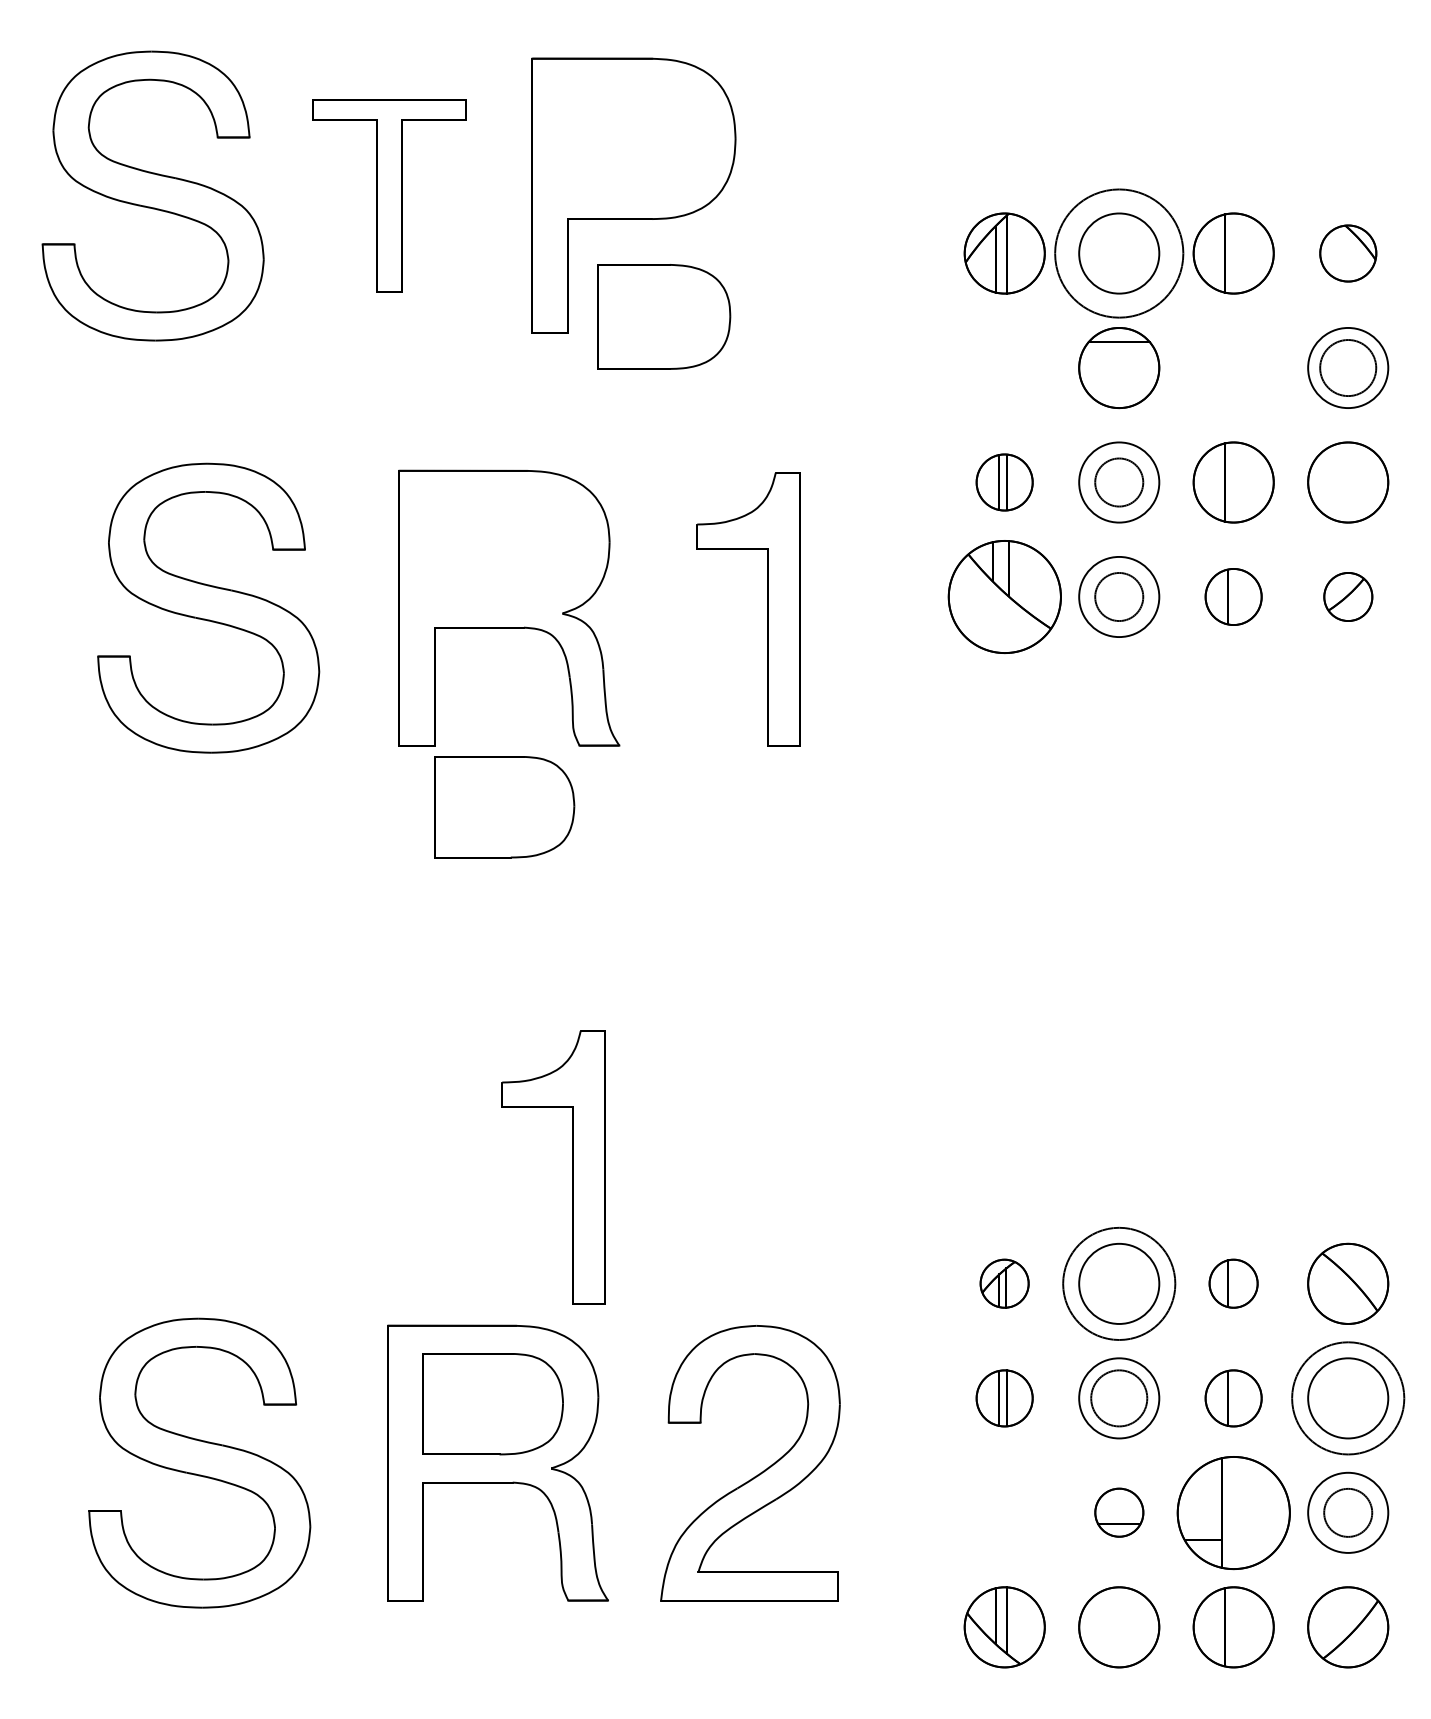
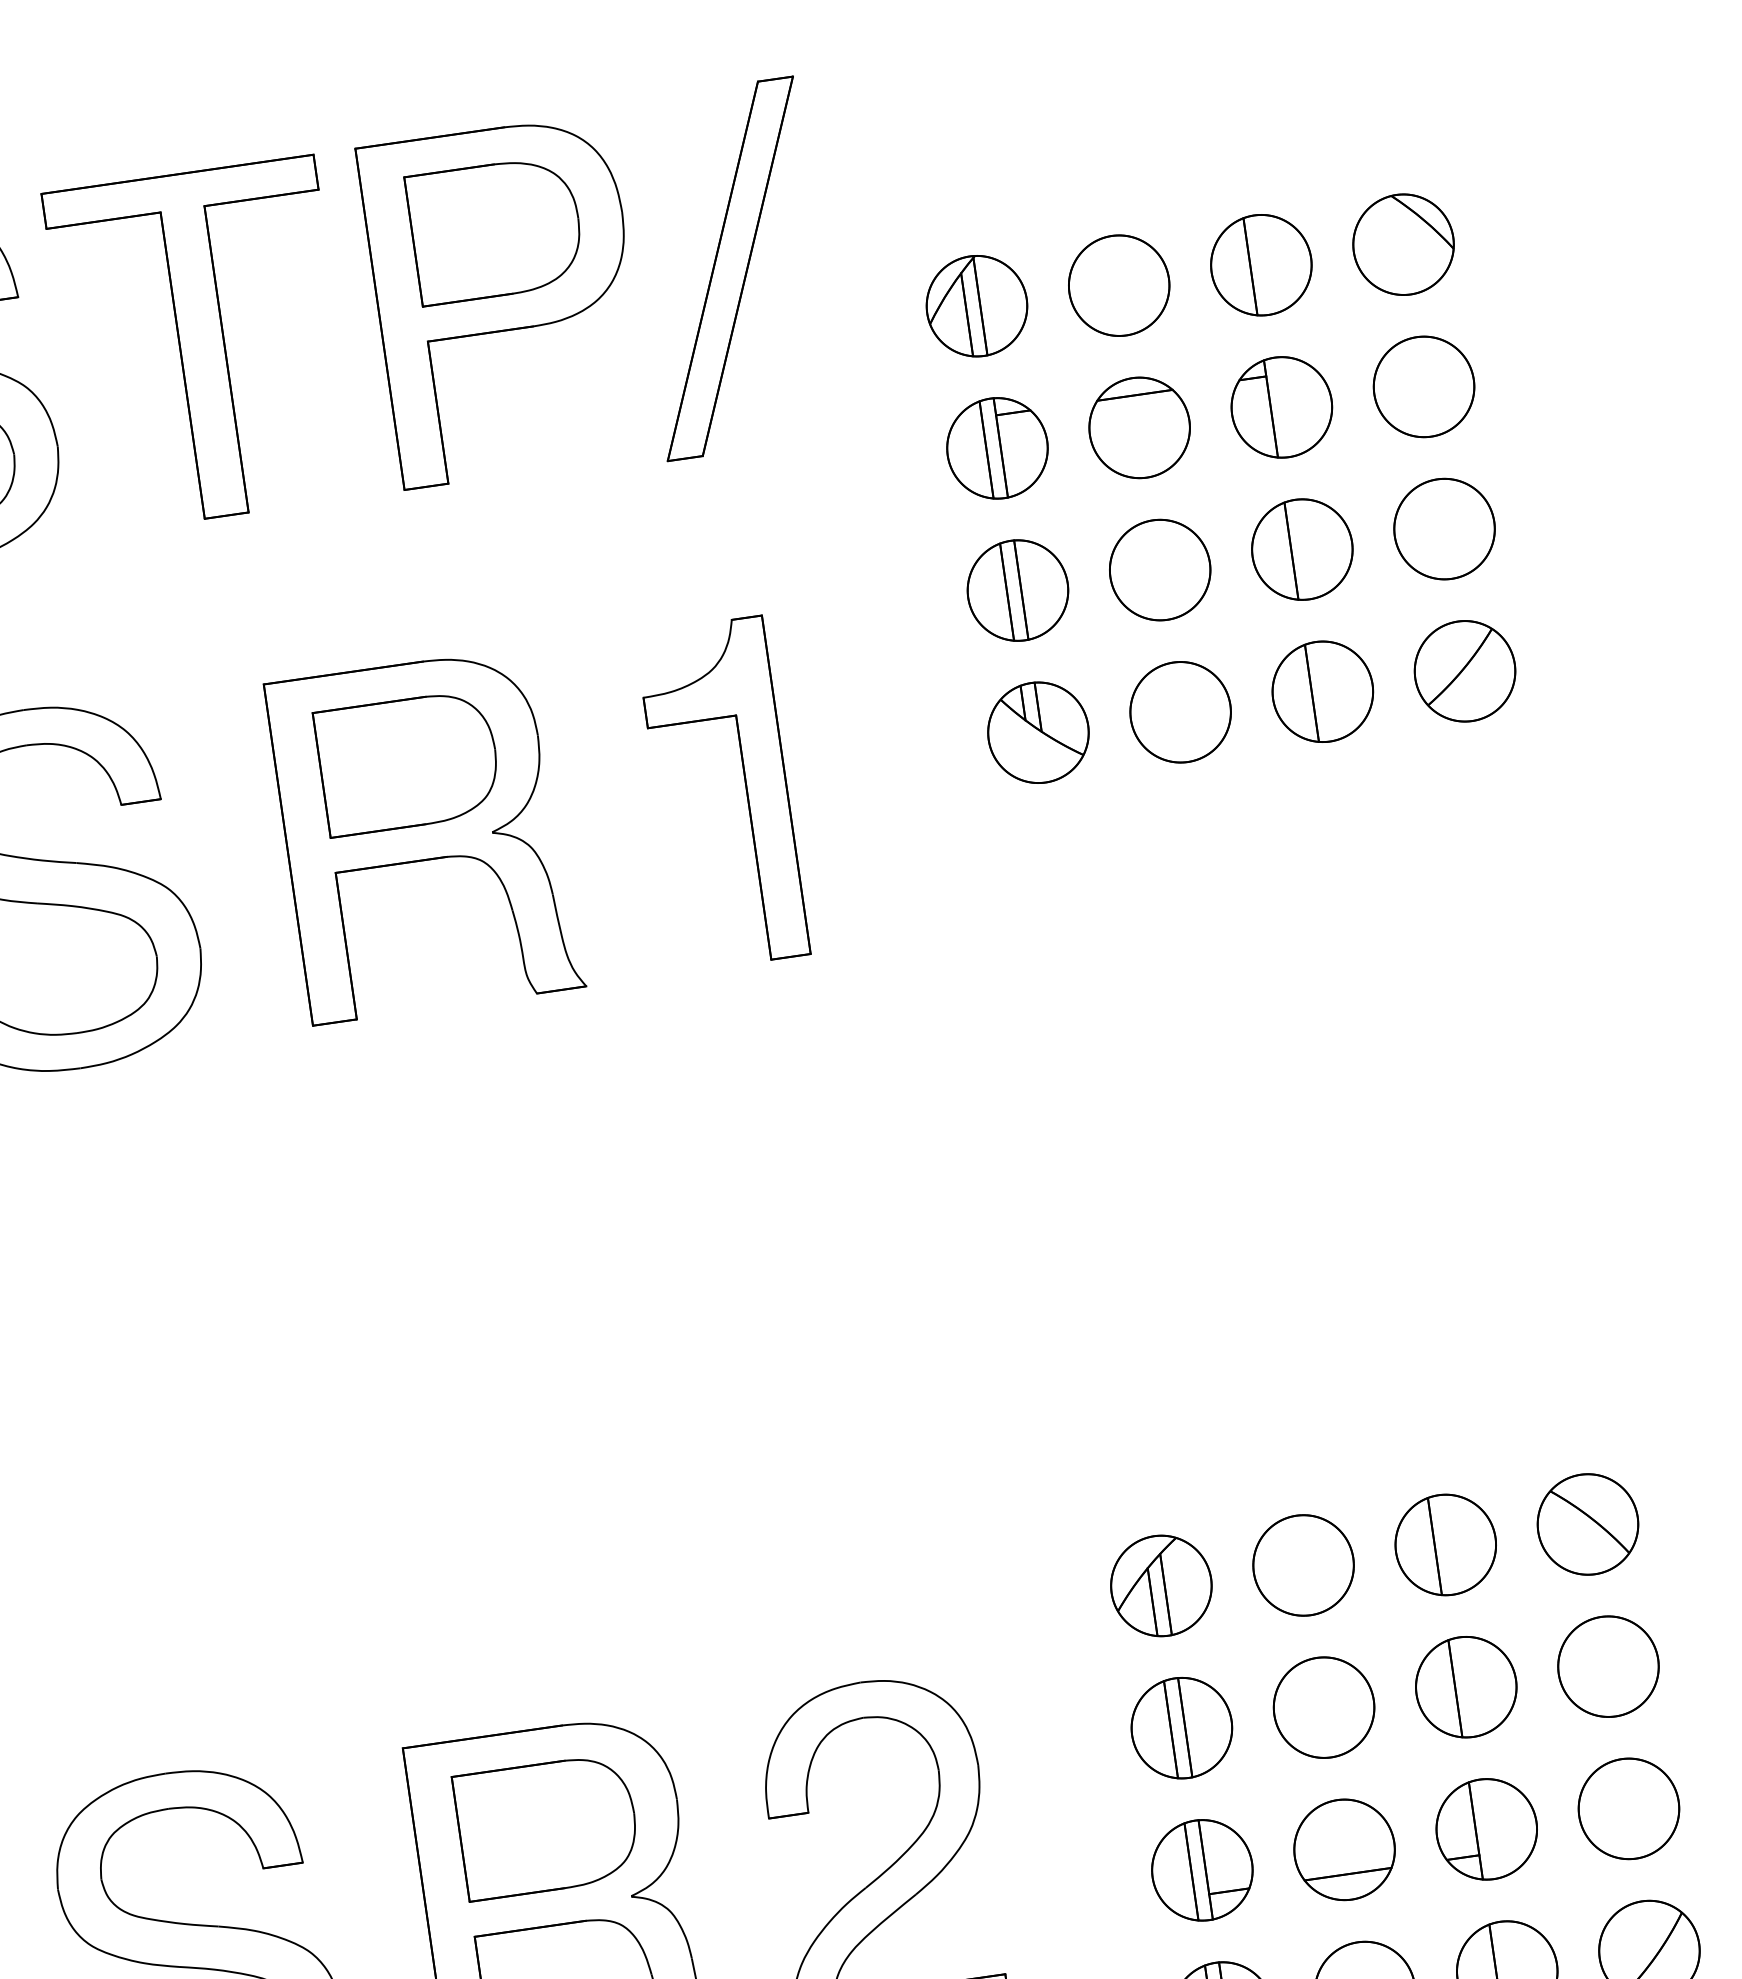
part: (389, 195) -> (202, 344), size x1.43
part: (814, 195) -> (730, 268), added
circle: (1119, 253) -> (1119, 285), size x0.62
part: (1348, 253) -> (1403, 244), size x1.43
part: (664, 316) -> (496, 229), moved
part: (1004, 367) -> (997, 447), added
part: (1233, 367) -> (1281, 406), added
circle: (1348, 367) -> (1424, 386), size x1.43
part: (1004, 482) -> (1017, 590), size x1.43
circle: (1119, 482) -> (1160, 570), size x1.67
part: (1004, 596) -> (1038, 732), size x0.71
circle: (1119, 596) -> (1180, 711), size x1.67
part: (1233, 596) -> (1322, 691), size x1.43
part: (1348, 596) -> (1465, 670), size x1.67
part: (504, 807) -> (408, 763), moved
part: (572, 1167) -> (603, 1518), removed
part: (1004, 1283) -> (1161, 1585), size x1.67
circle: (1119, 1283) -> (1303, 1564), size x0.71
part: (1233, 1283) -> (1445, 1544), size x1.67
part: (1004, 1398) -> (1181, 1728), size x1.43
circle: (1119, 1398) -> (1324, 1707), size x1.43
part: (1233, 1398) -> (1466, 1687), size x1.43
circle: (1348, 1398) -> (1608, 1666), size x0.71
part: (1004, 1512) -> (1201, 1869), added
part: (1119, 1512) -> (1344, 1849), size x1.67
part: (1233, 1512) -> (1486, 1828), size x0.71
circle: (1348, 1512) -> (1629, 1808), size x1.67

